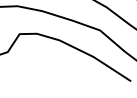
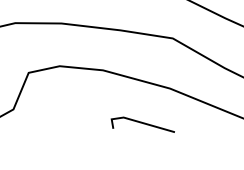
line: (74, 73) -> (141, 125), added

